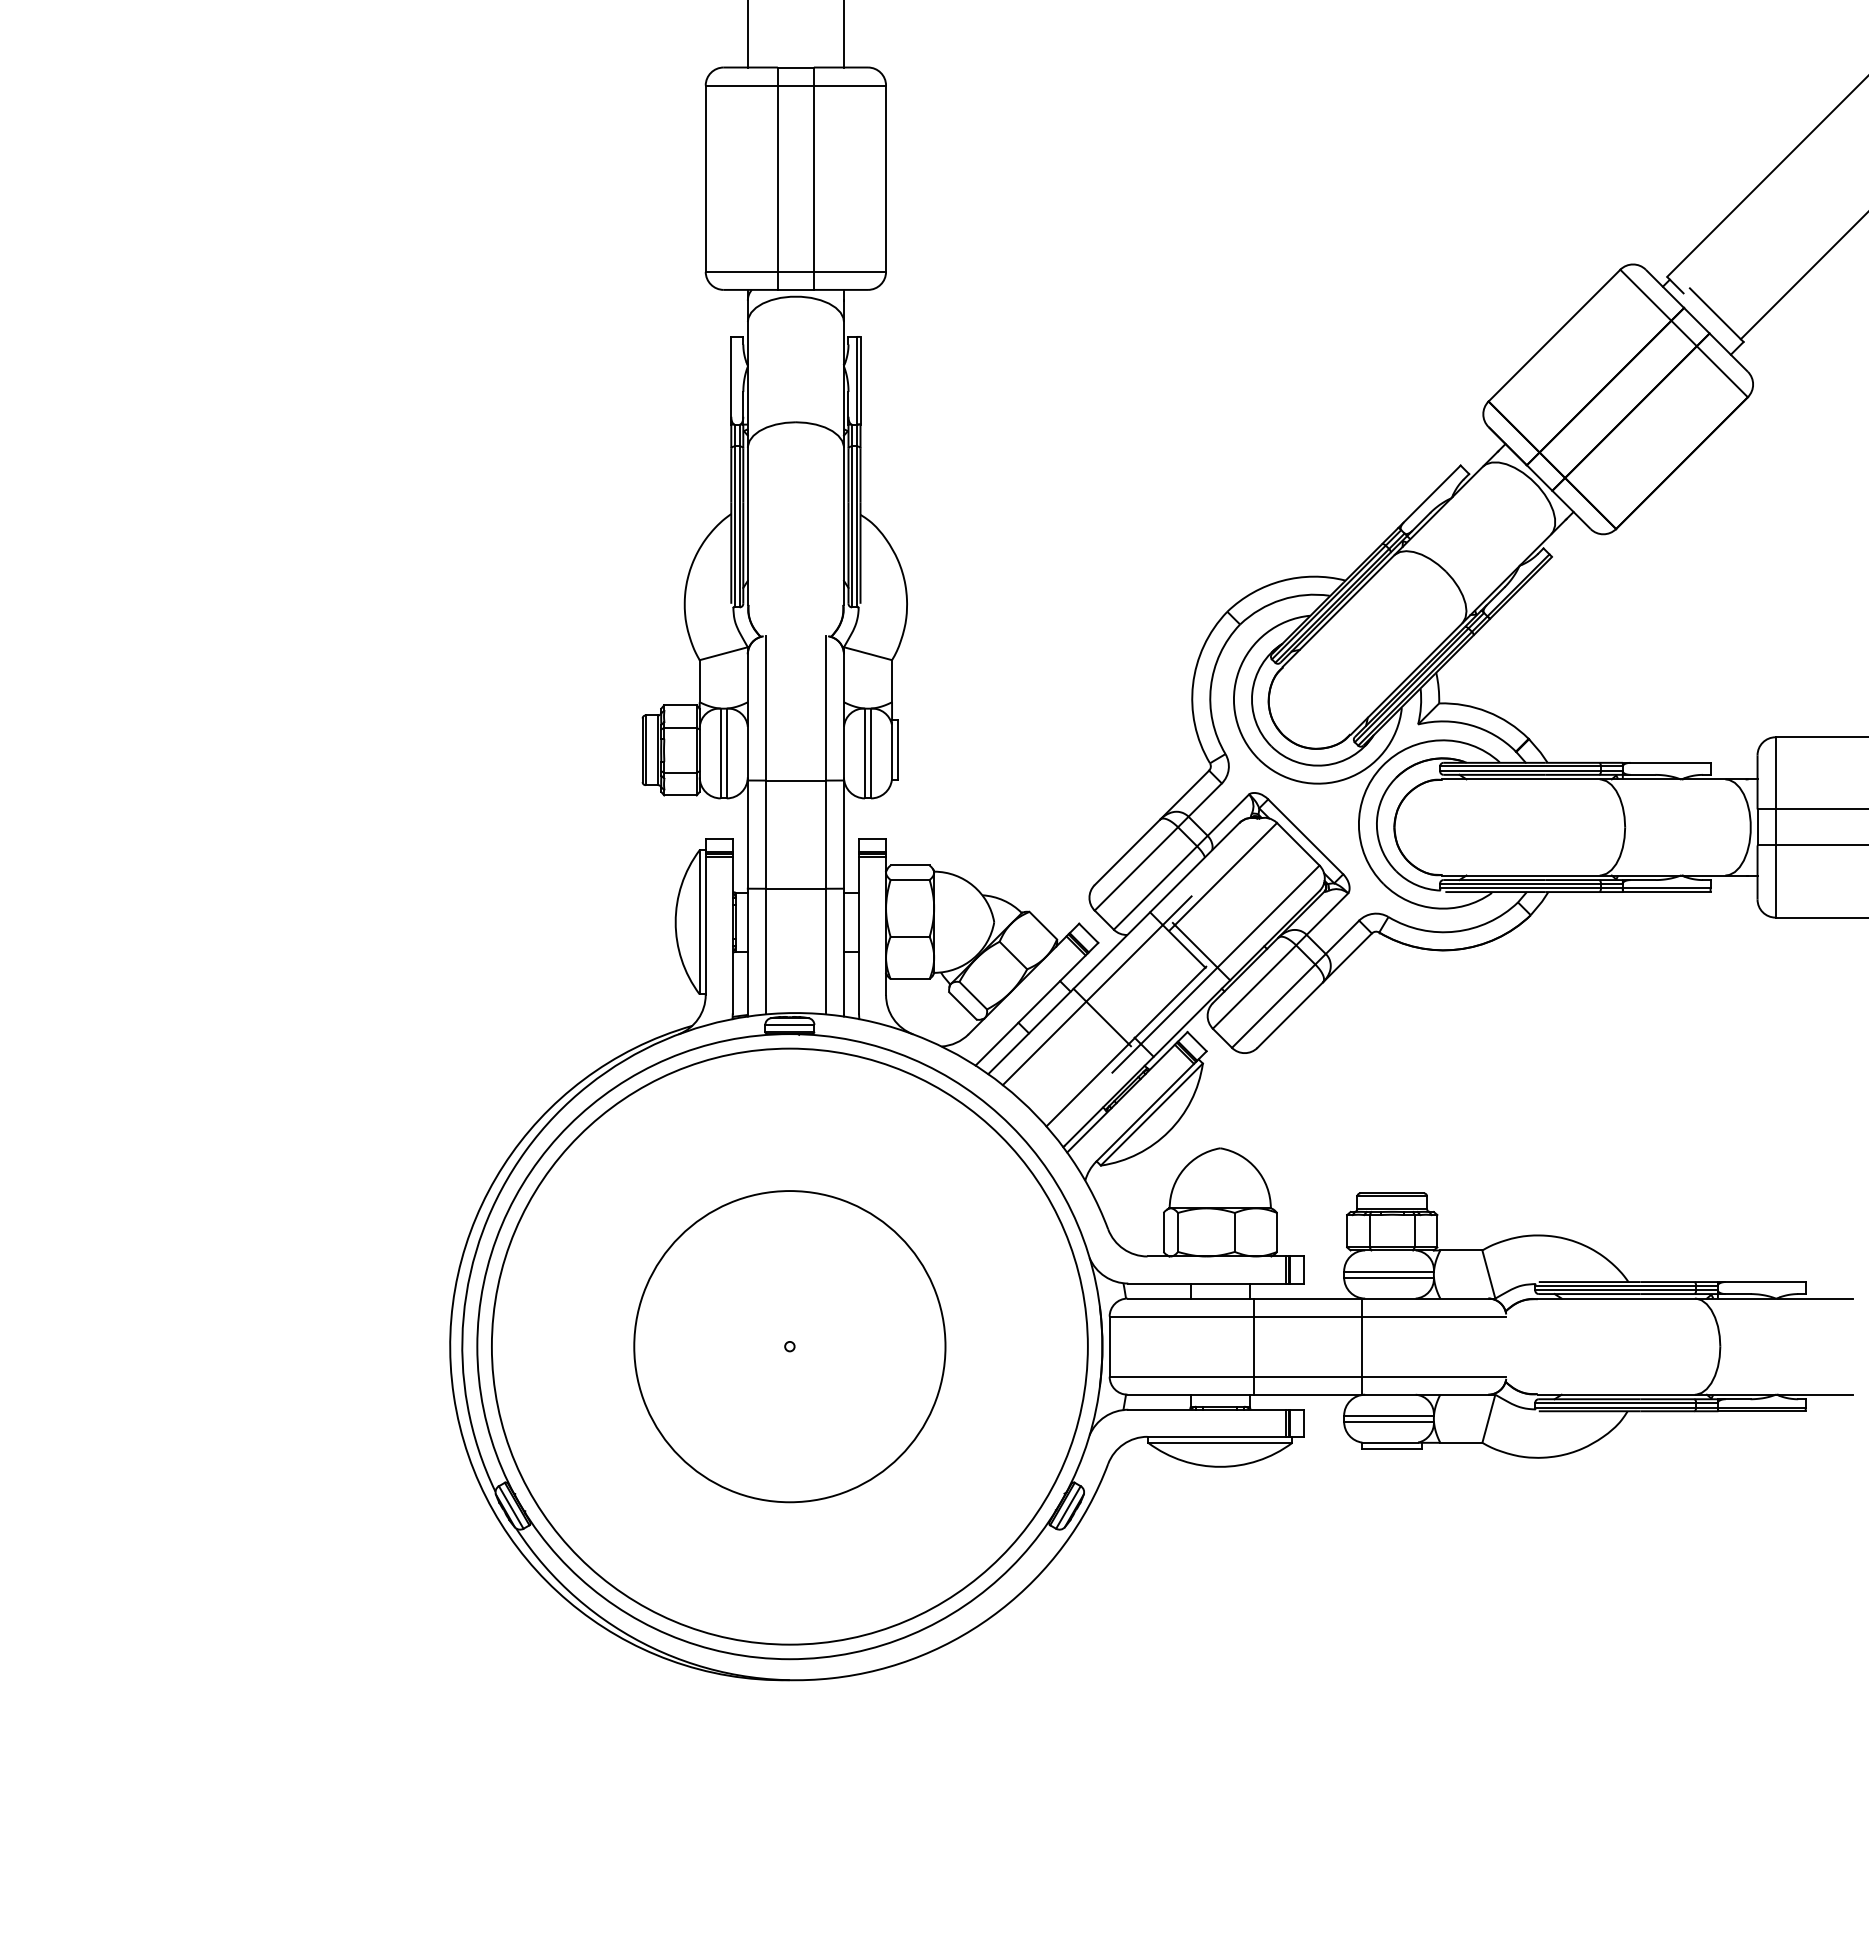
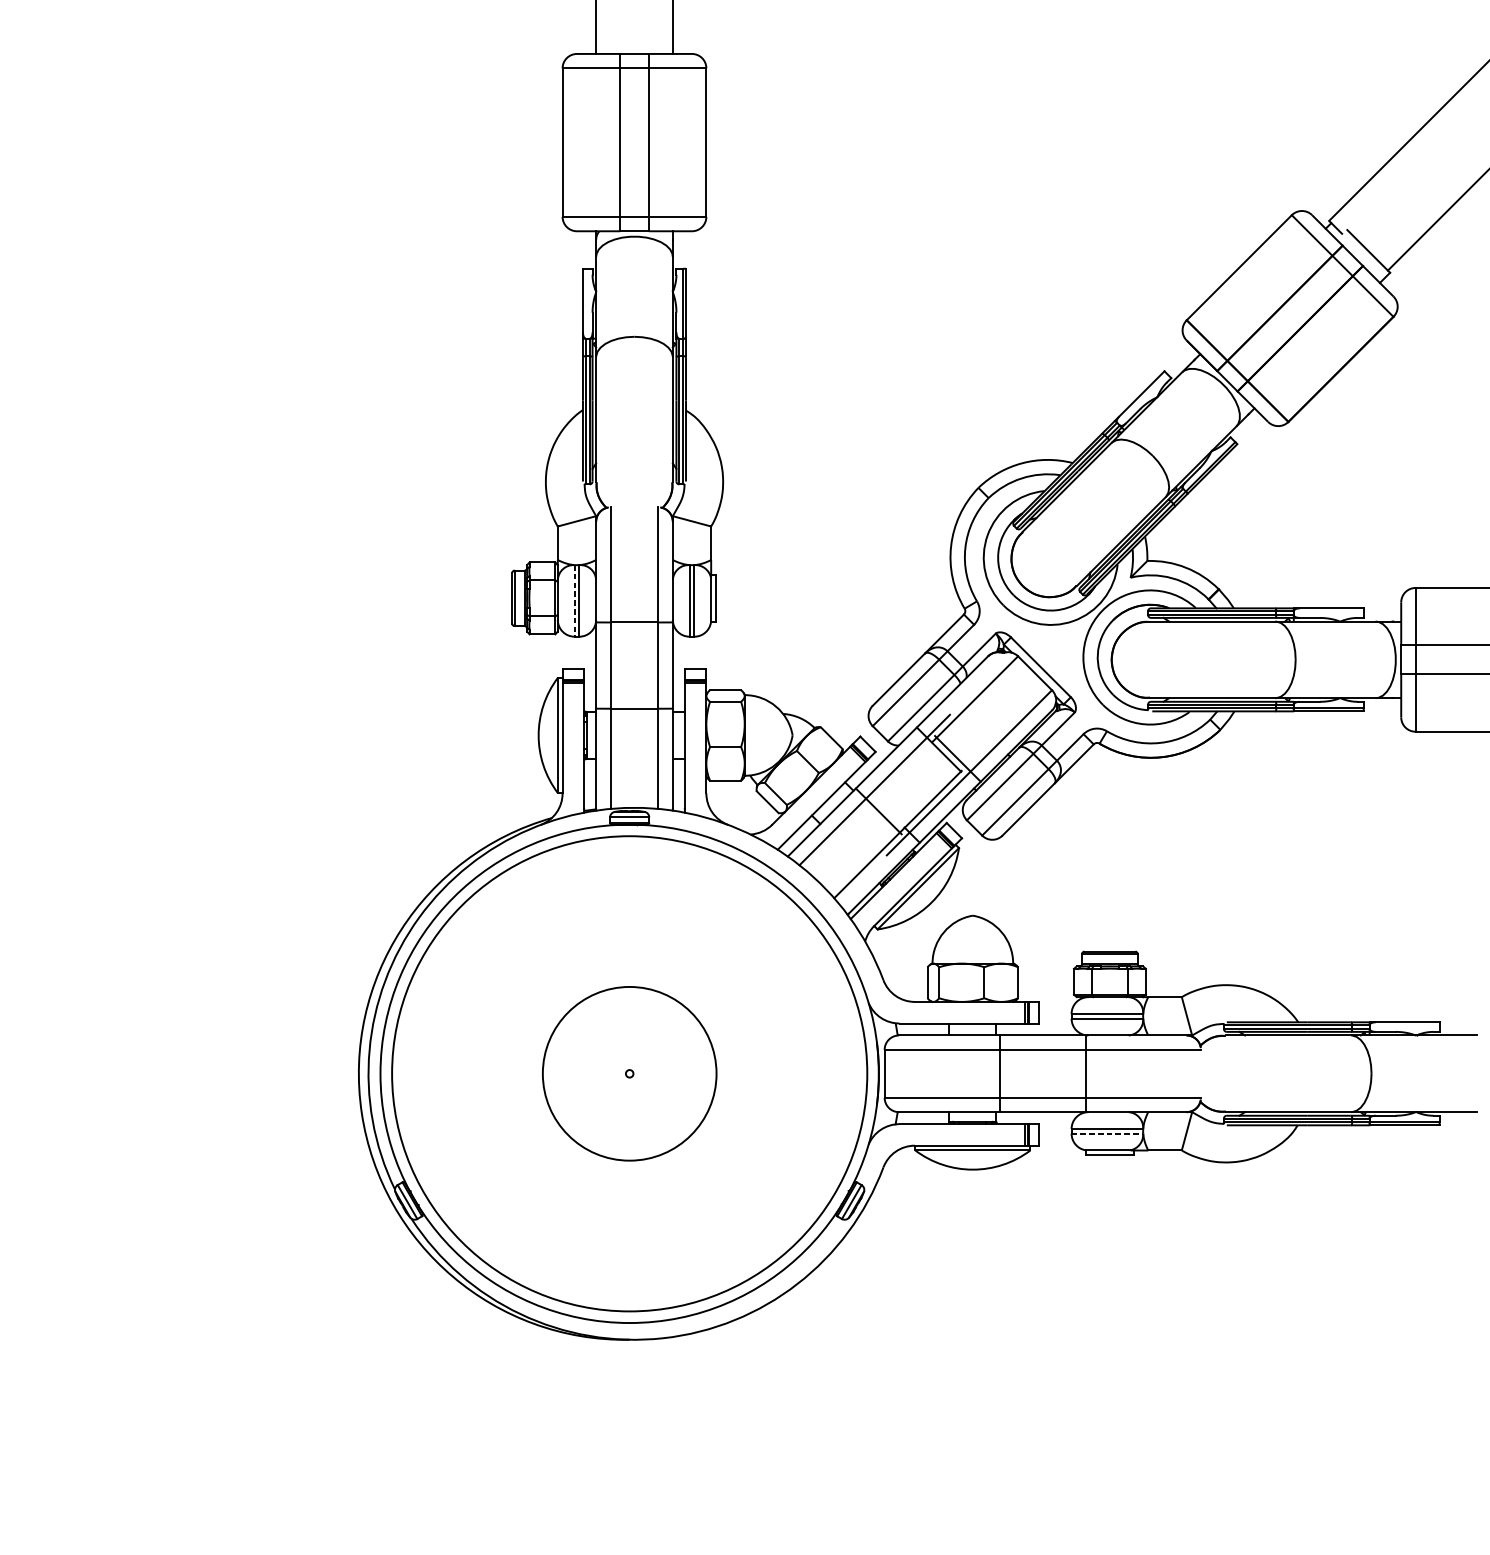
line: (720, 753) -> (574, 600), solid -> dashed
circle: (789, 1346) -> (629, 1073), size x0.7
line: (1389, 1421) -> (1107, 1133), solid -> dashed

